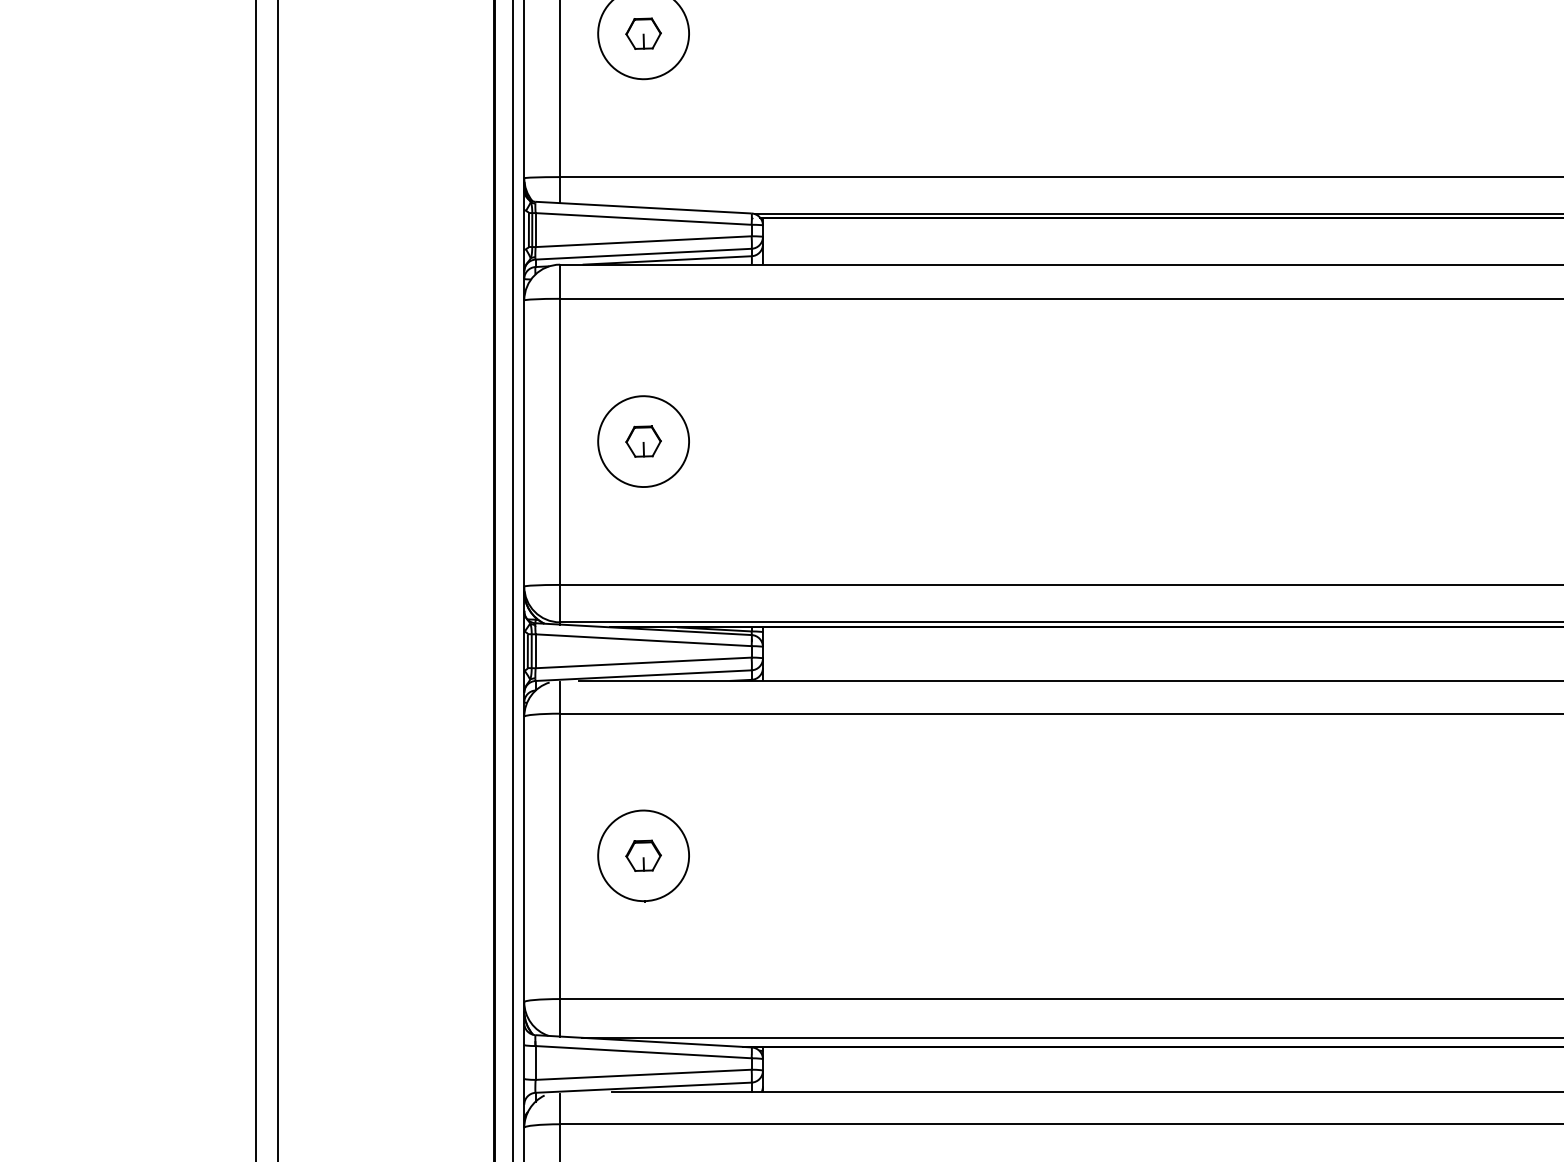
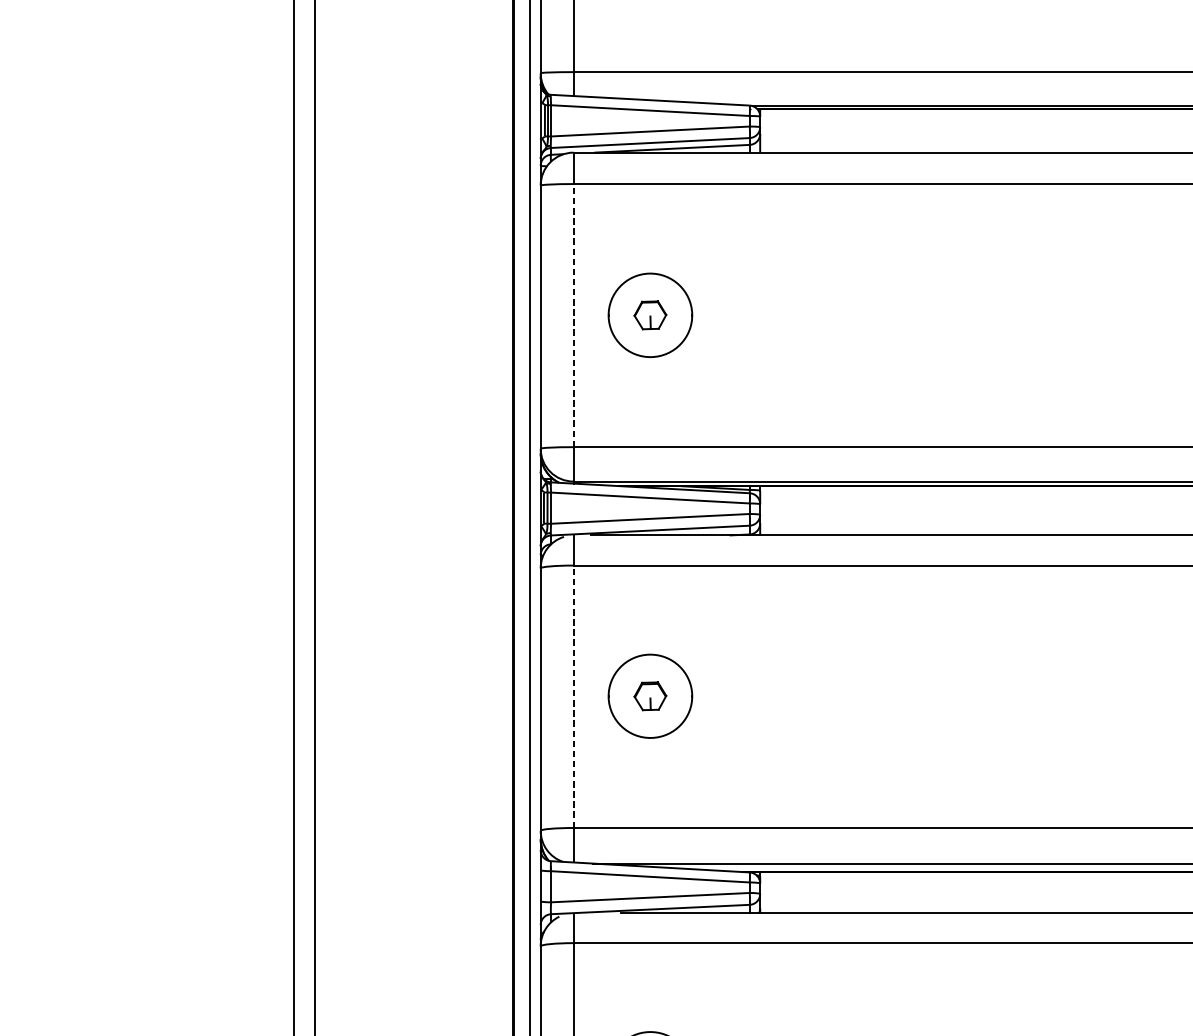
line: (560, 441) -> (573, 315), solid -> dashed
line: (560, 856) -> (573, 696), solid -> dashed

